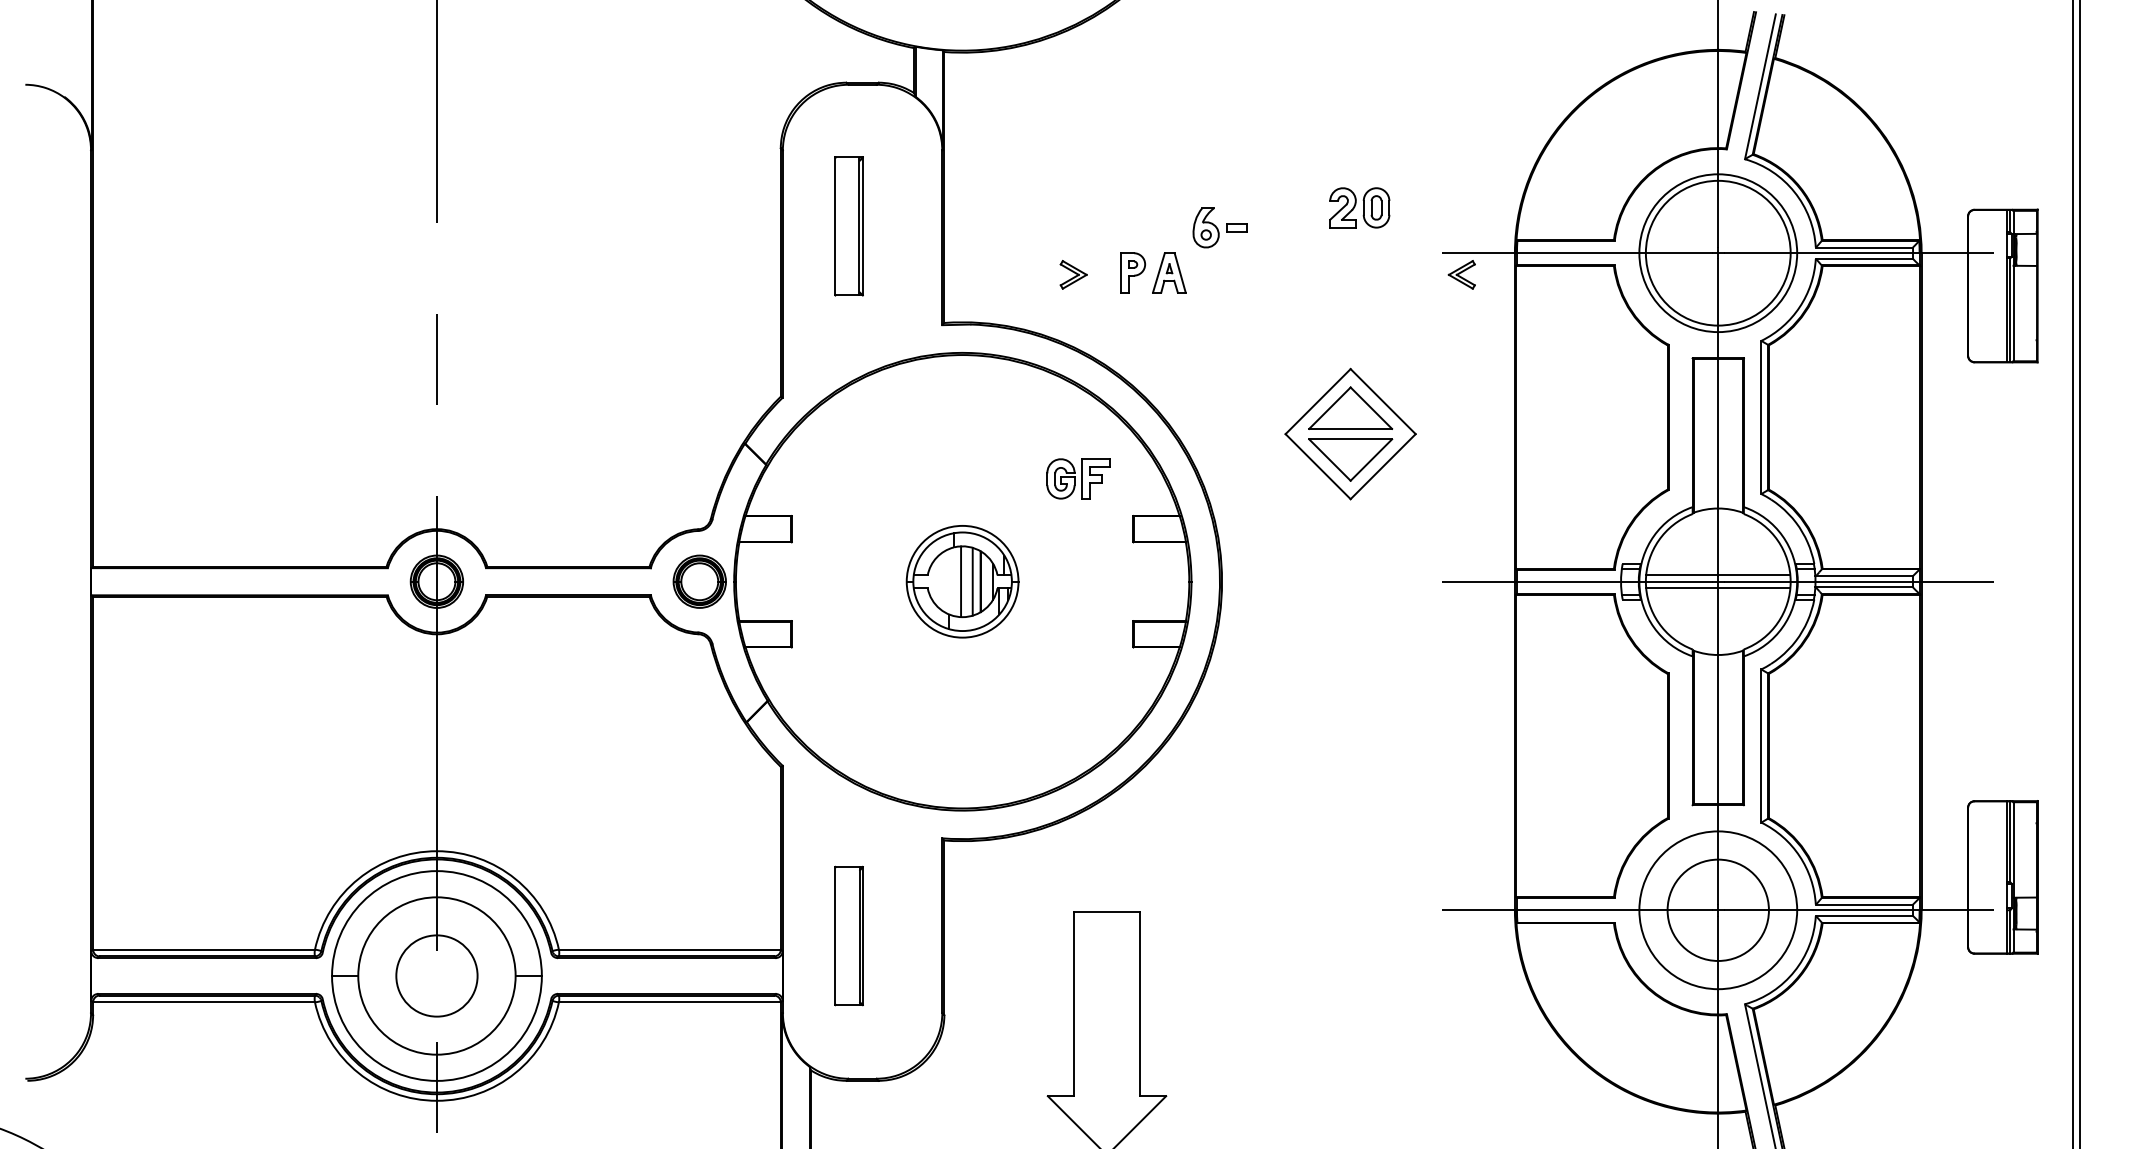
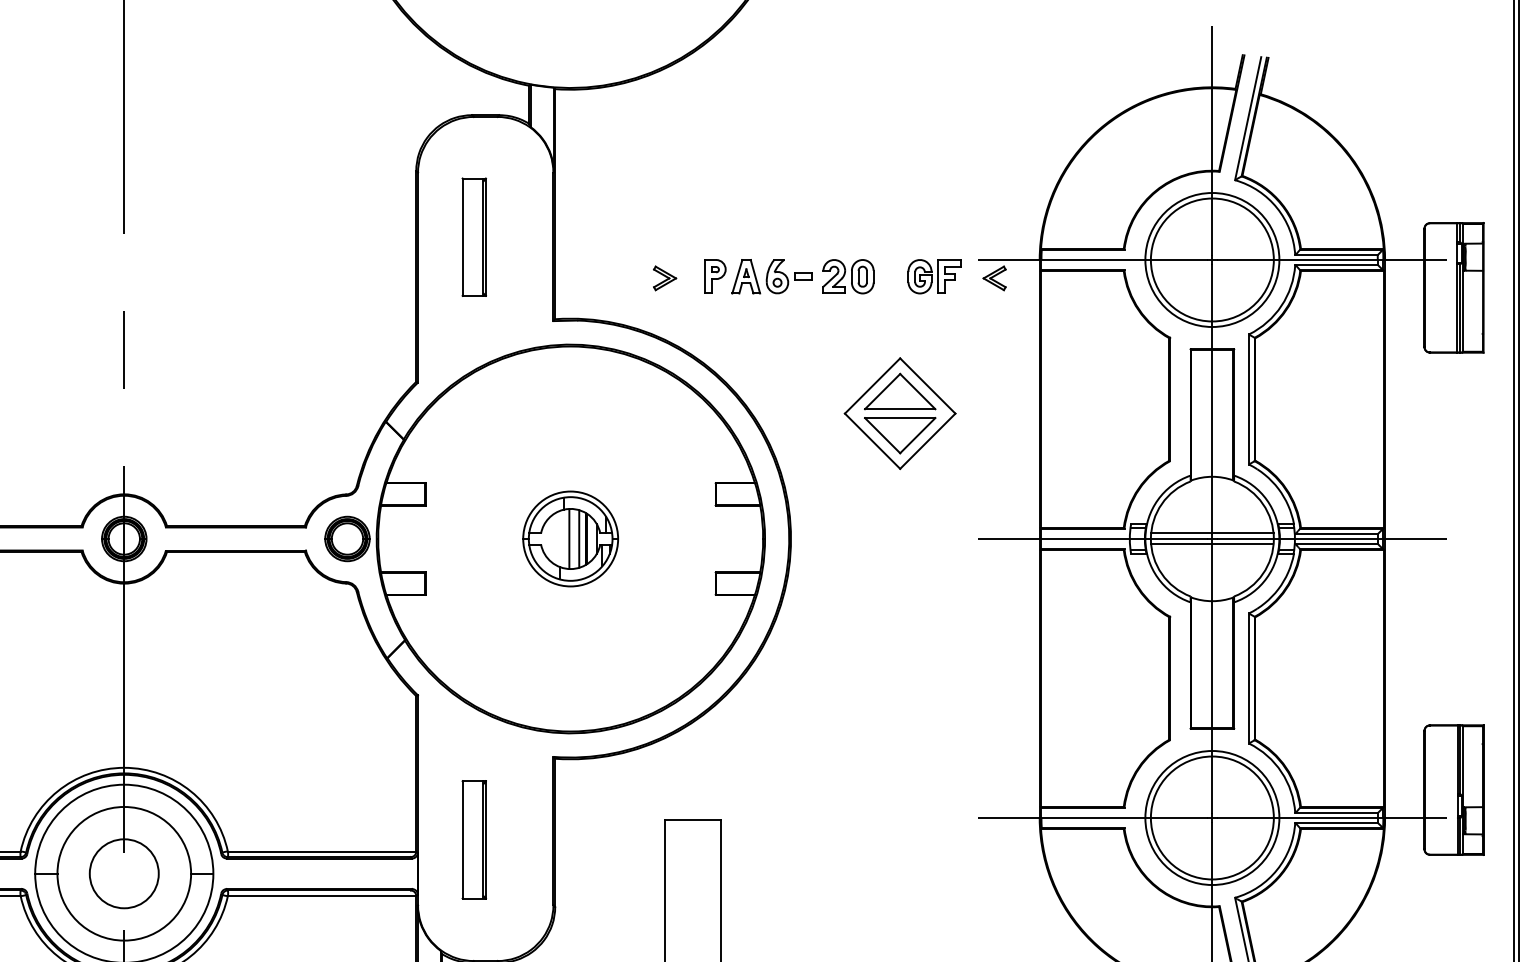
part: (1359, 207) -> (848, 276), moved
part: (1219, 227) -> (788, 276), moved
part: (1078, 478) -> (934, 276), moved
circle: (1717, 909) -> (1211, 817), size x1.43

